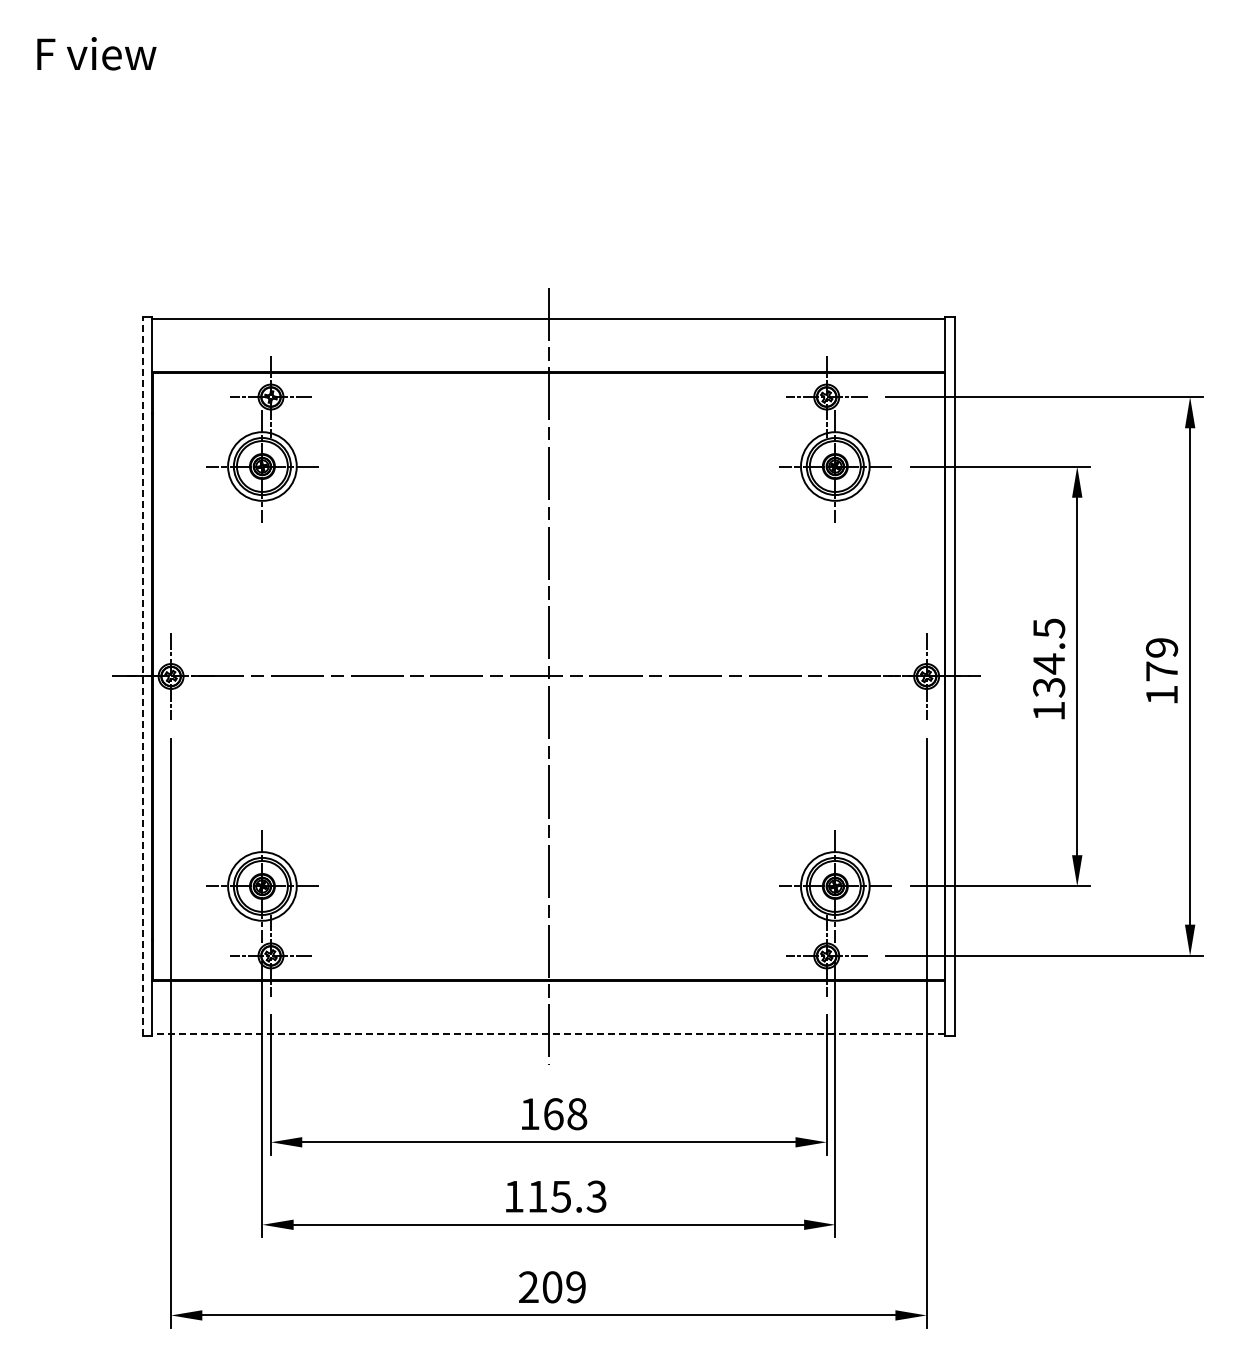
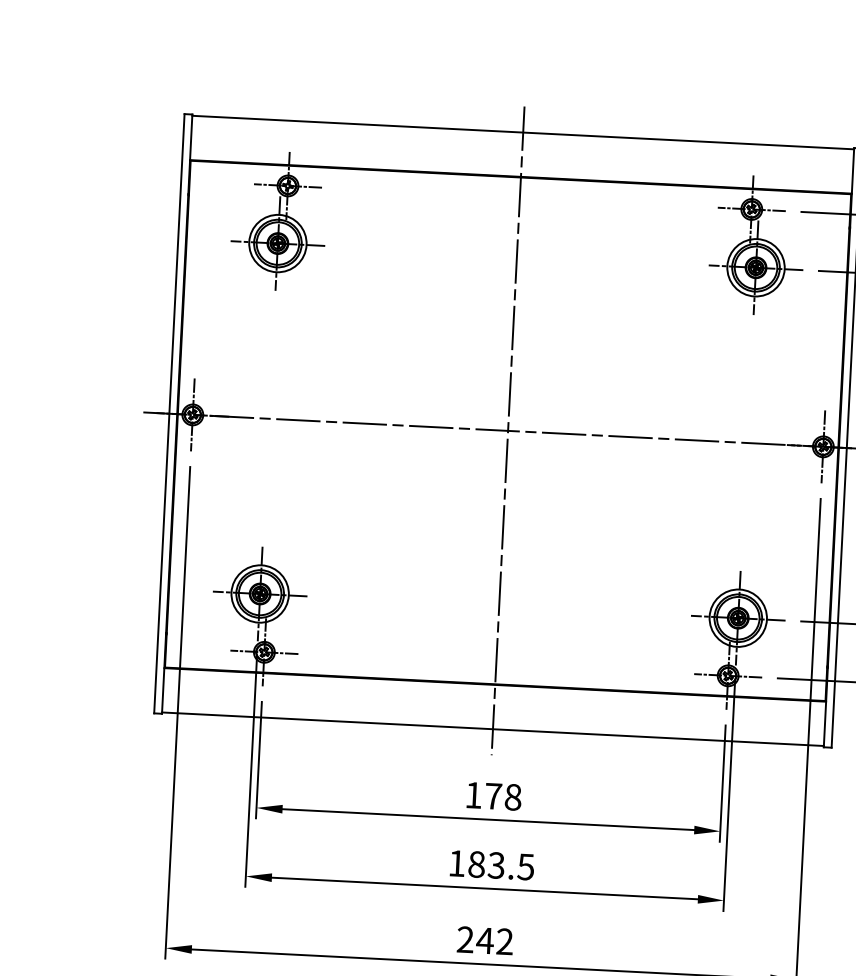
line: (143, 675) -> (169, 412), dashed -> solid
line: (548, 1033) -> (492, 728), dashed -> solid
text: (553, 1114) -> (493, 796), 168 -> 178
text: (567, 1196) -> (501, 865), 115.3 -> 183.5
text: (563, 1287) -> (494, 941), 209 -> 242

